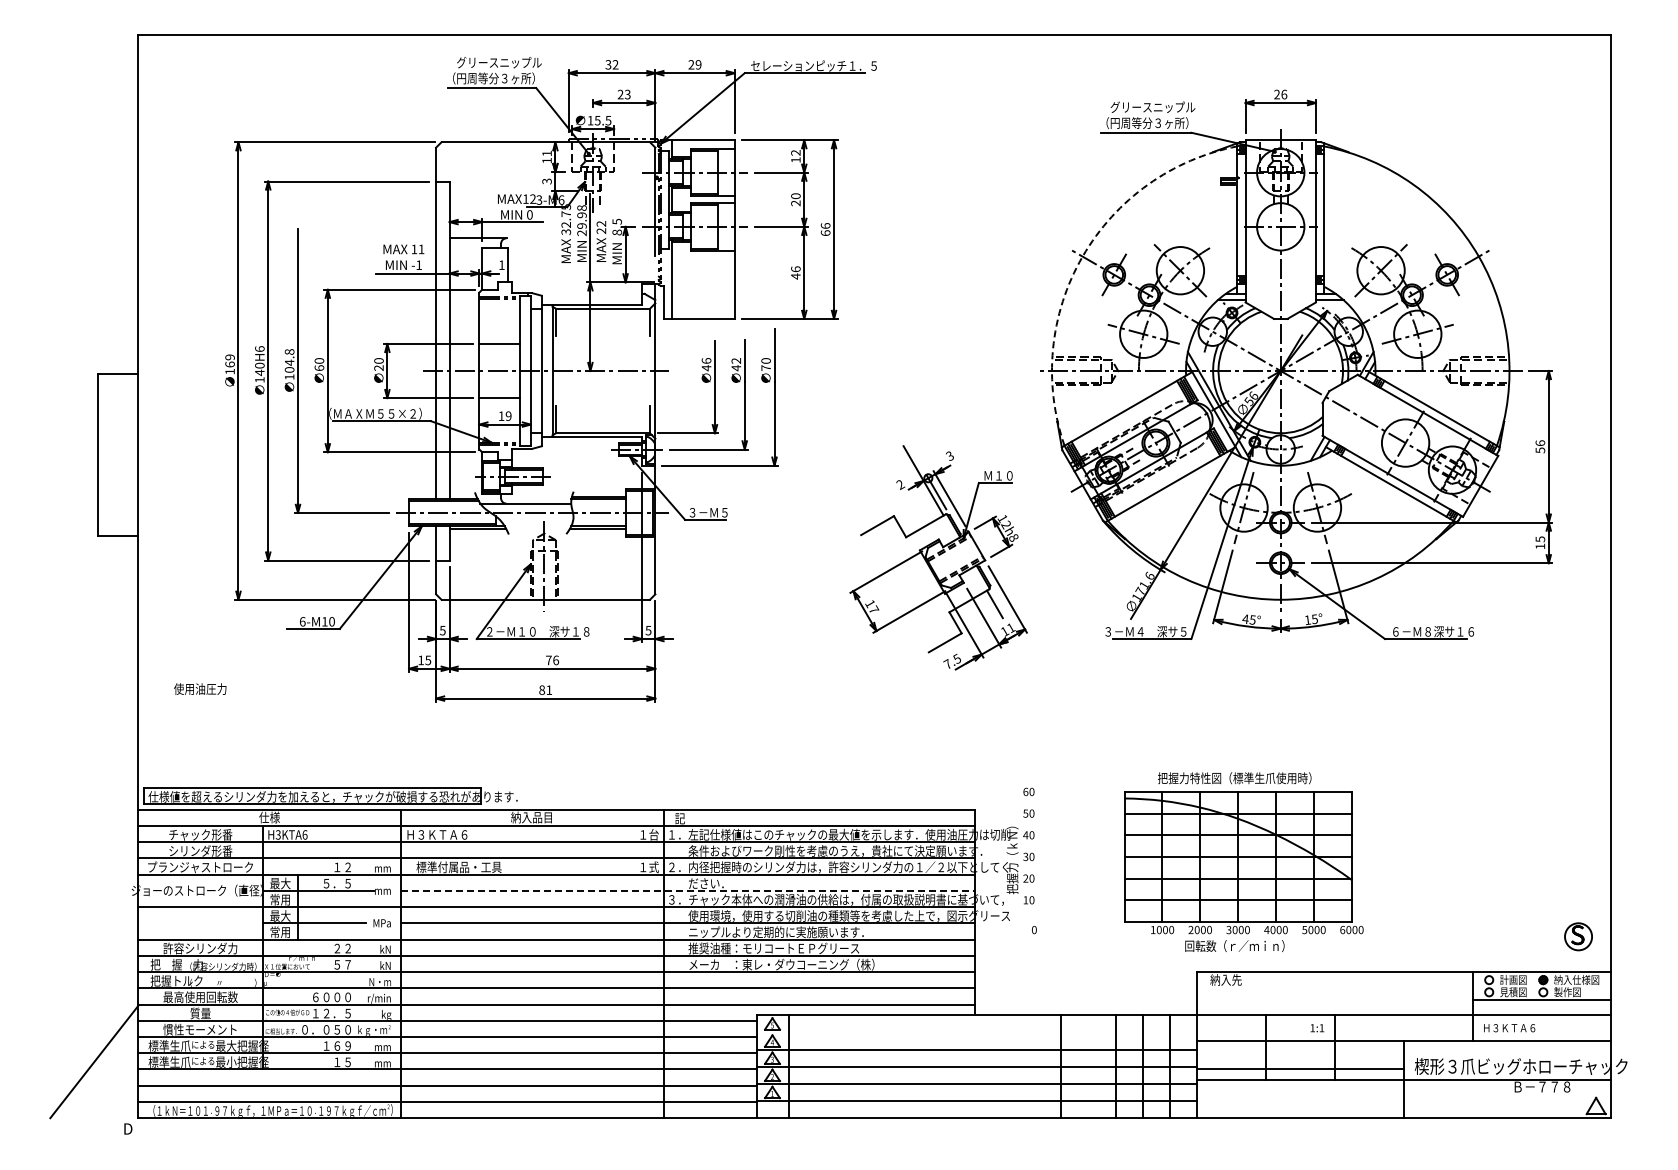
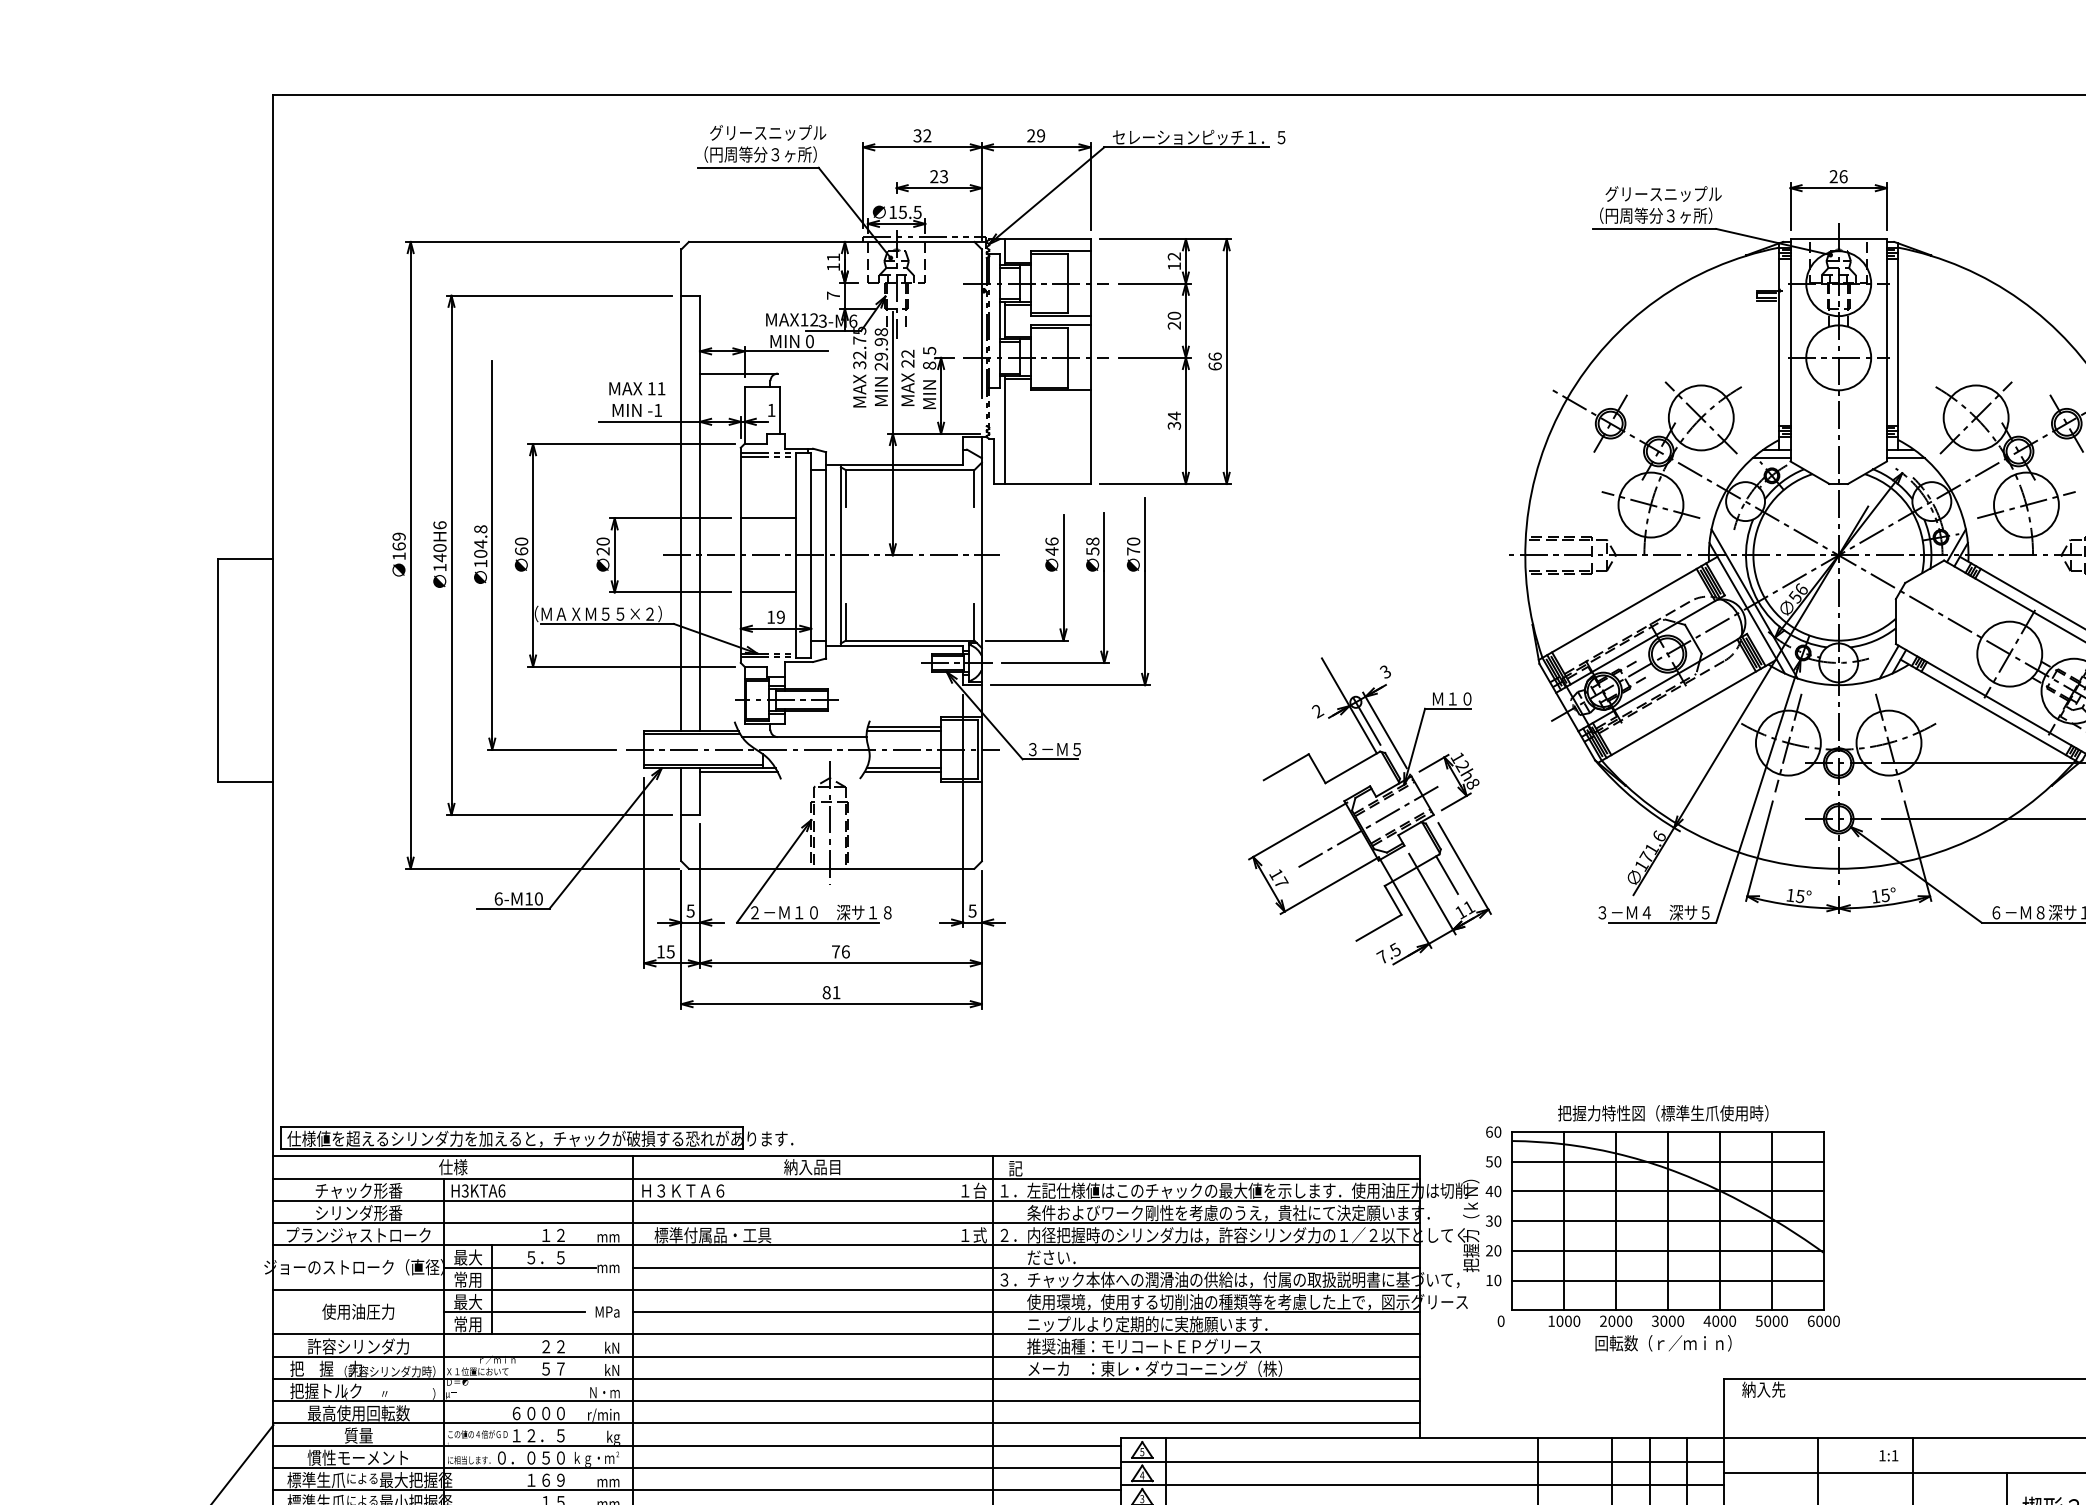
text: (546, 181) -> (832, 295), 3 -> 7
arc: (1082, 256) -> (1567, 398), dashed -> solid
text: (795, 272) -> (1173, 420), 46 -> 34
text: (736, 364) -> (1093, 546), 42 -> 58
line: (937, 568) -> (1368, 825), added
text: (1245, 619) -> (1790, 895), 45° -> 15°
text: (200, 688) -> (358, 1310), moved
part: (1243, 861) -> (1675, 1227), moved
line: (687, 890) -> (1025, 1267), dashed -> solid
line: (976, 1032) -> (1421, 1461), added

